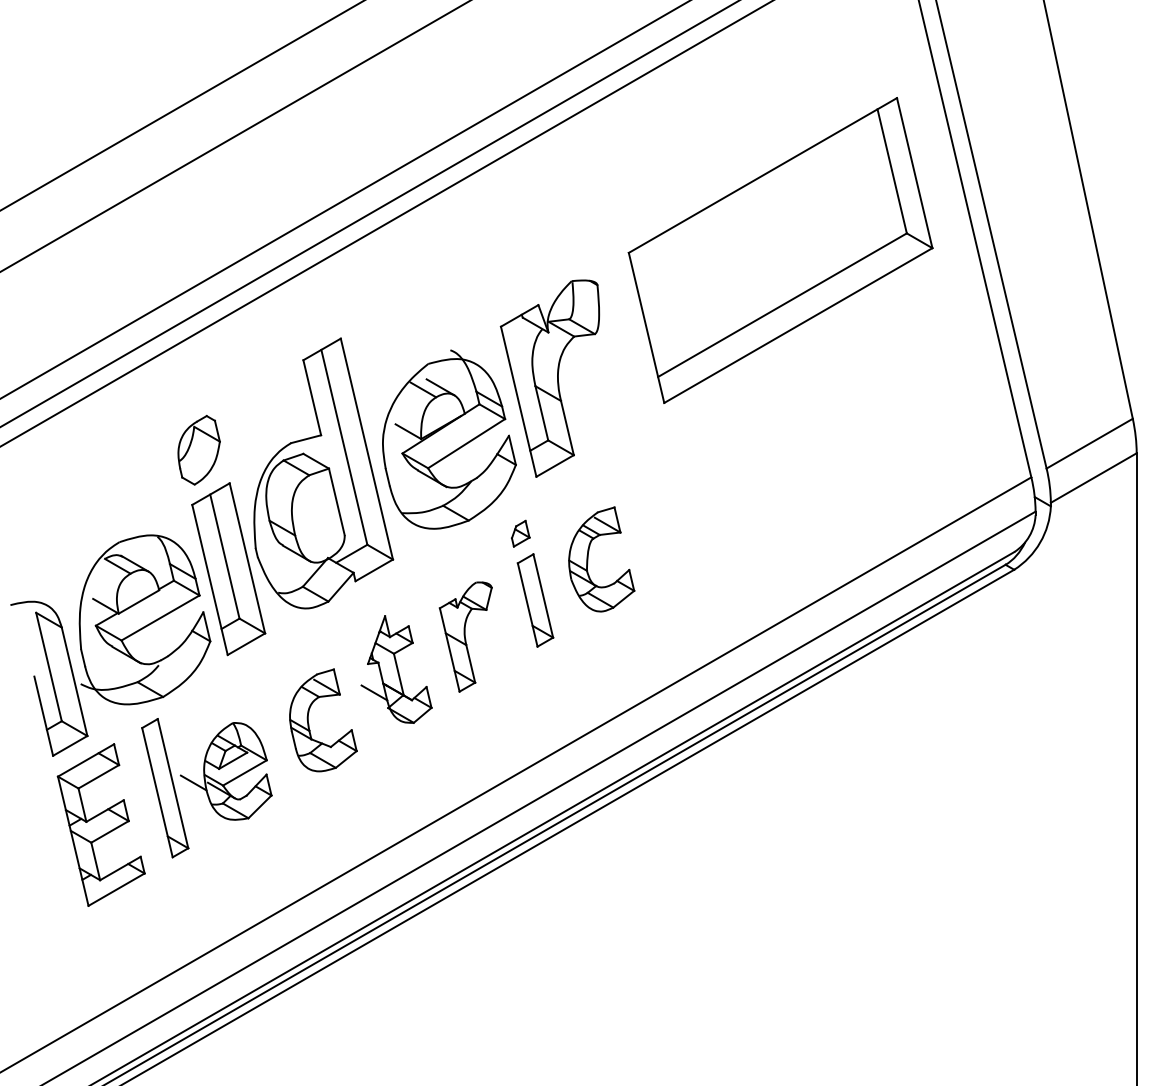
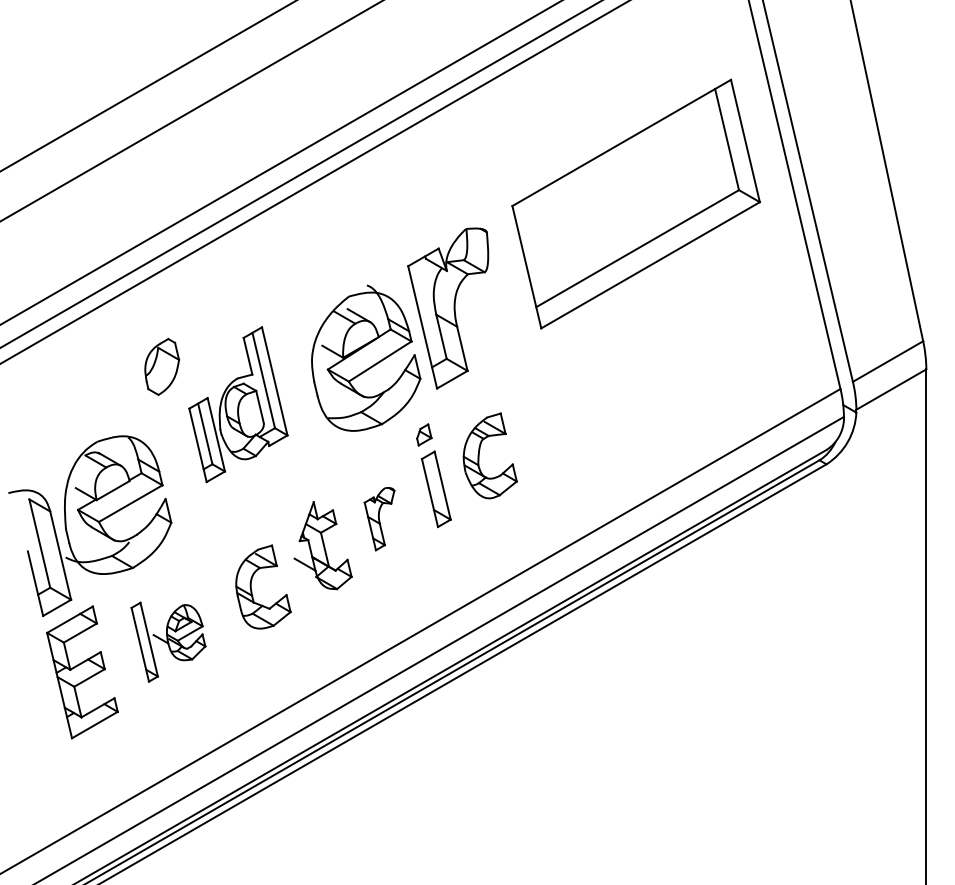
part: (292, 496) -> (238, 404), size x0.6
part: (465, 636) -> (379, 518), size x0.7
part: (206, 787) -> (168, 641), size x0.7

